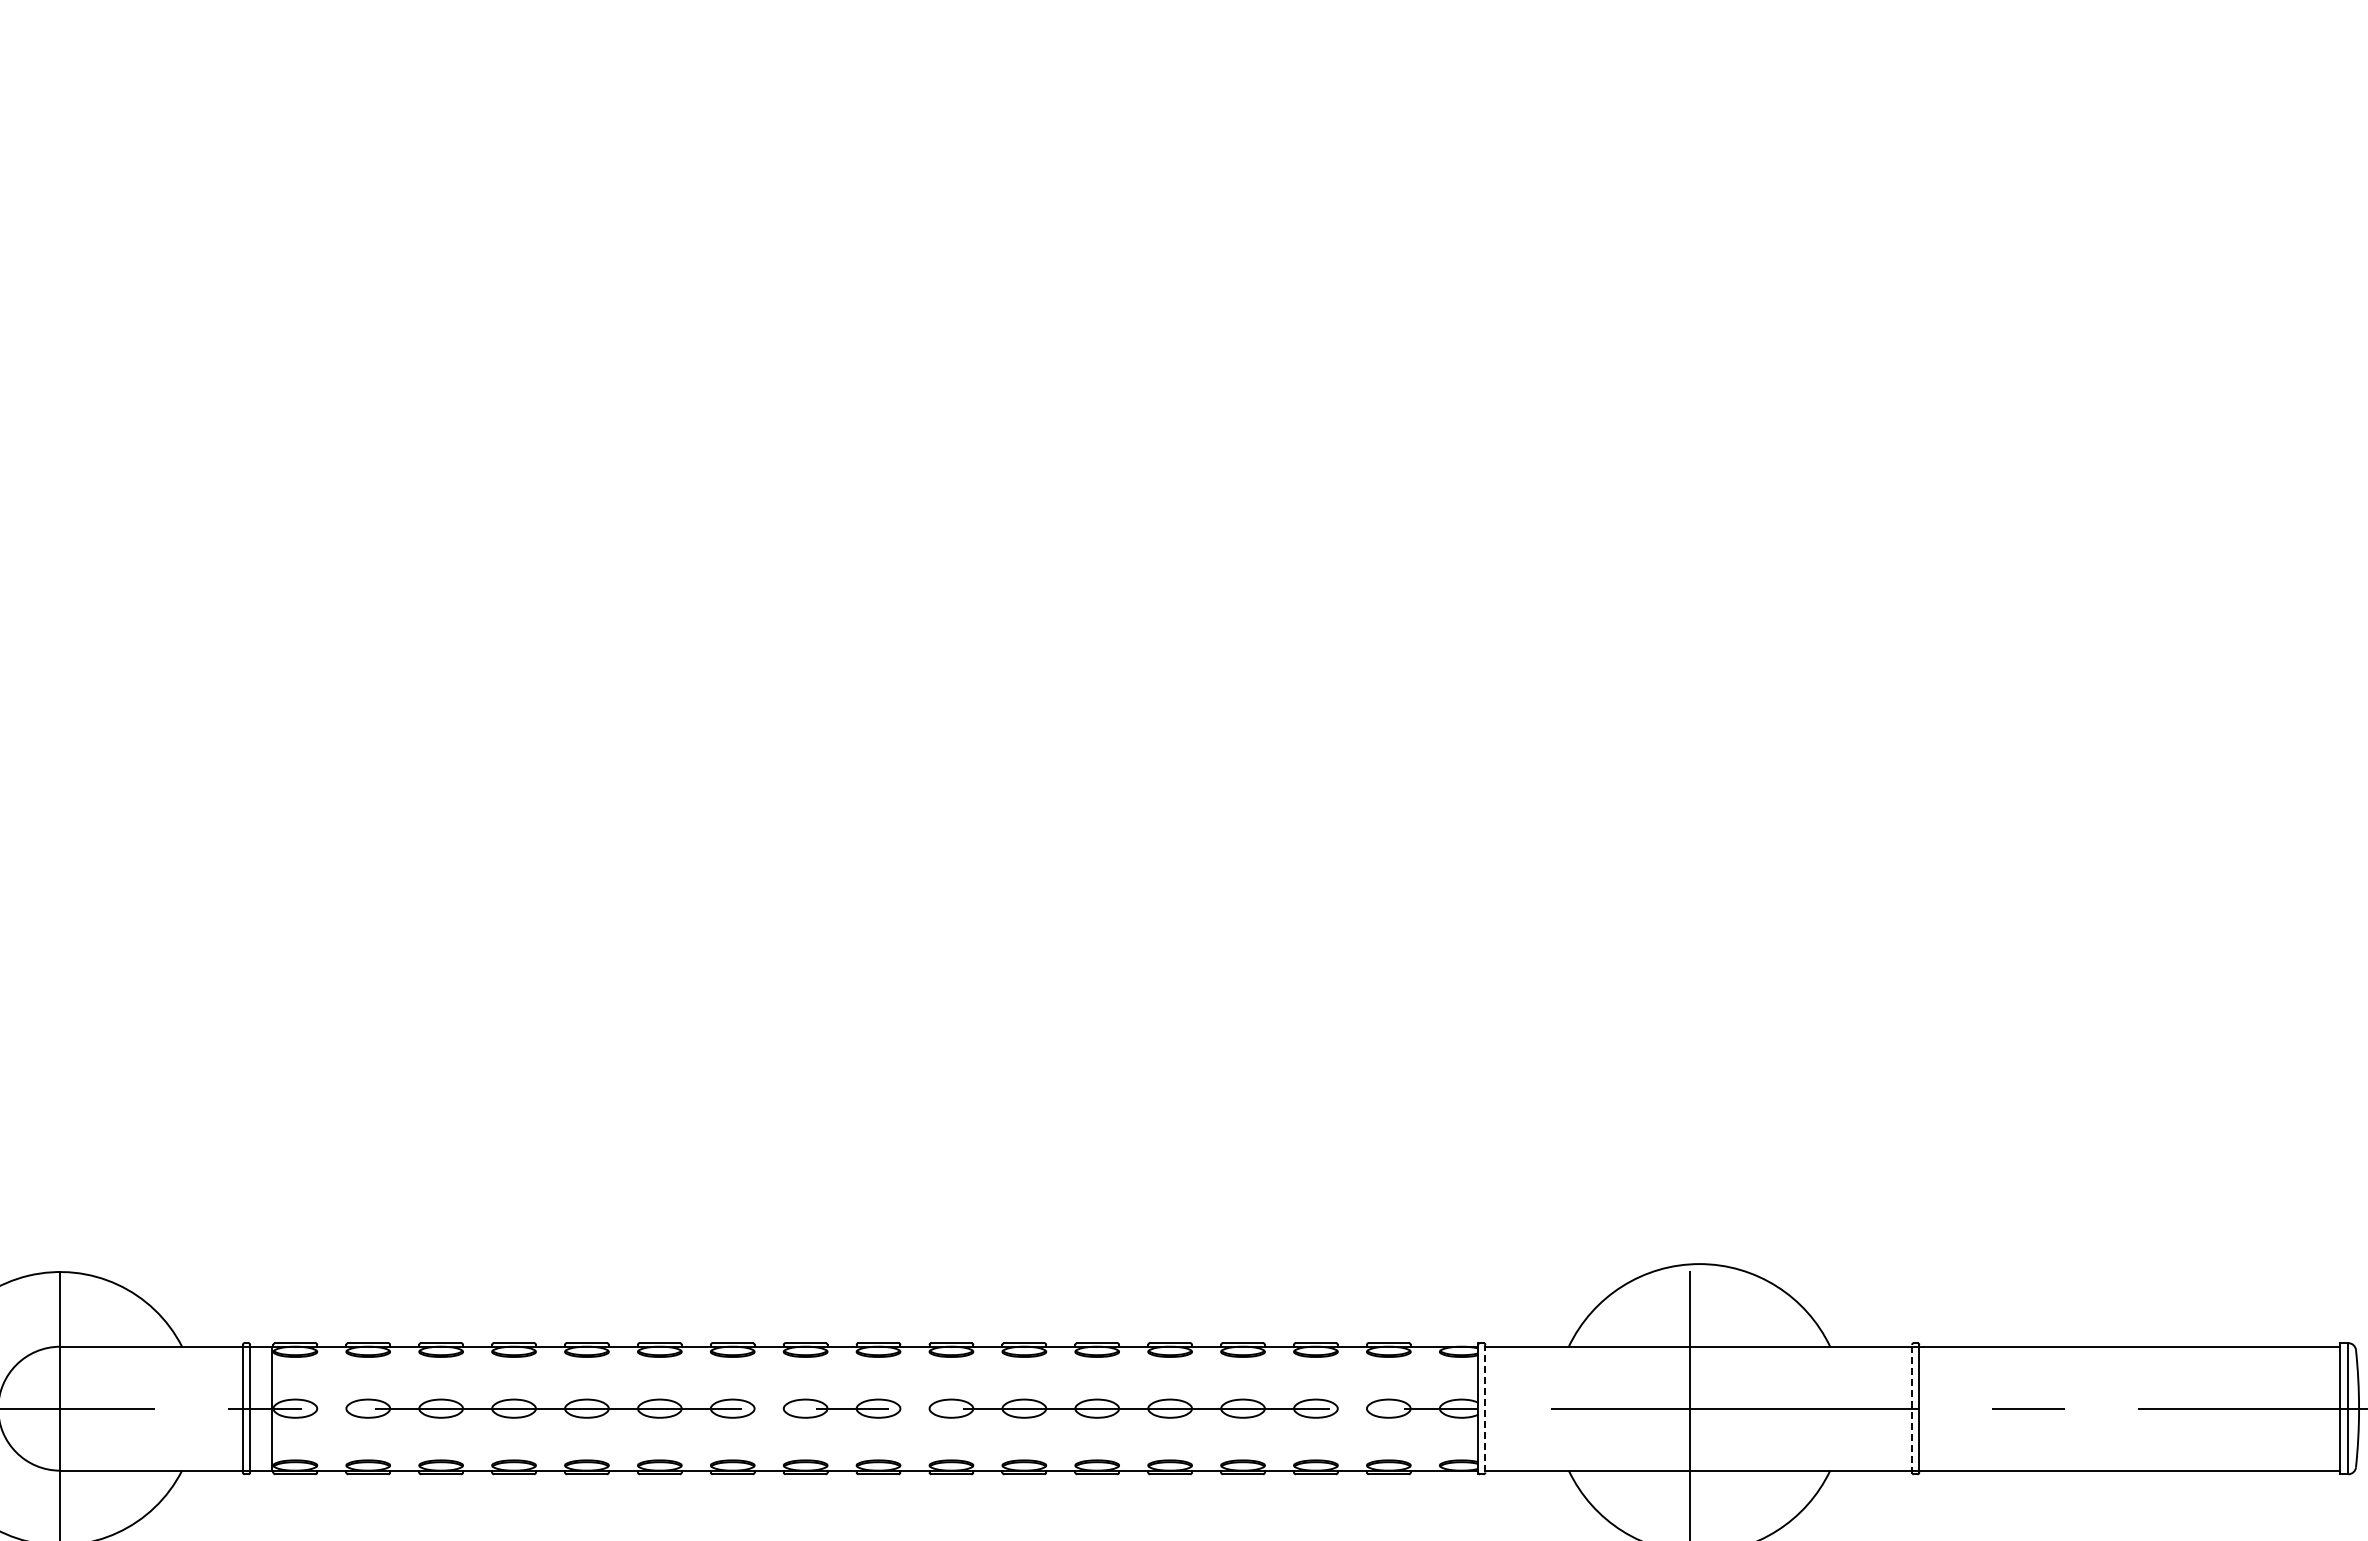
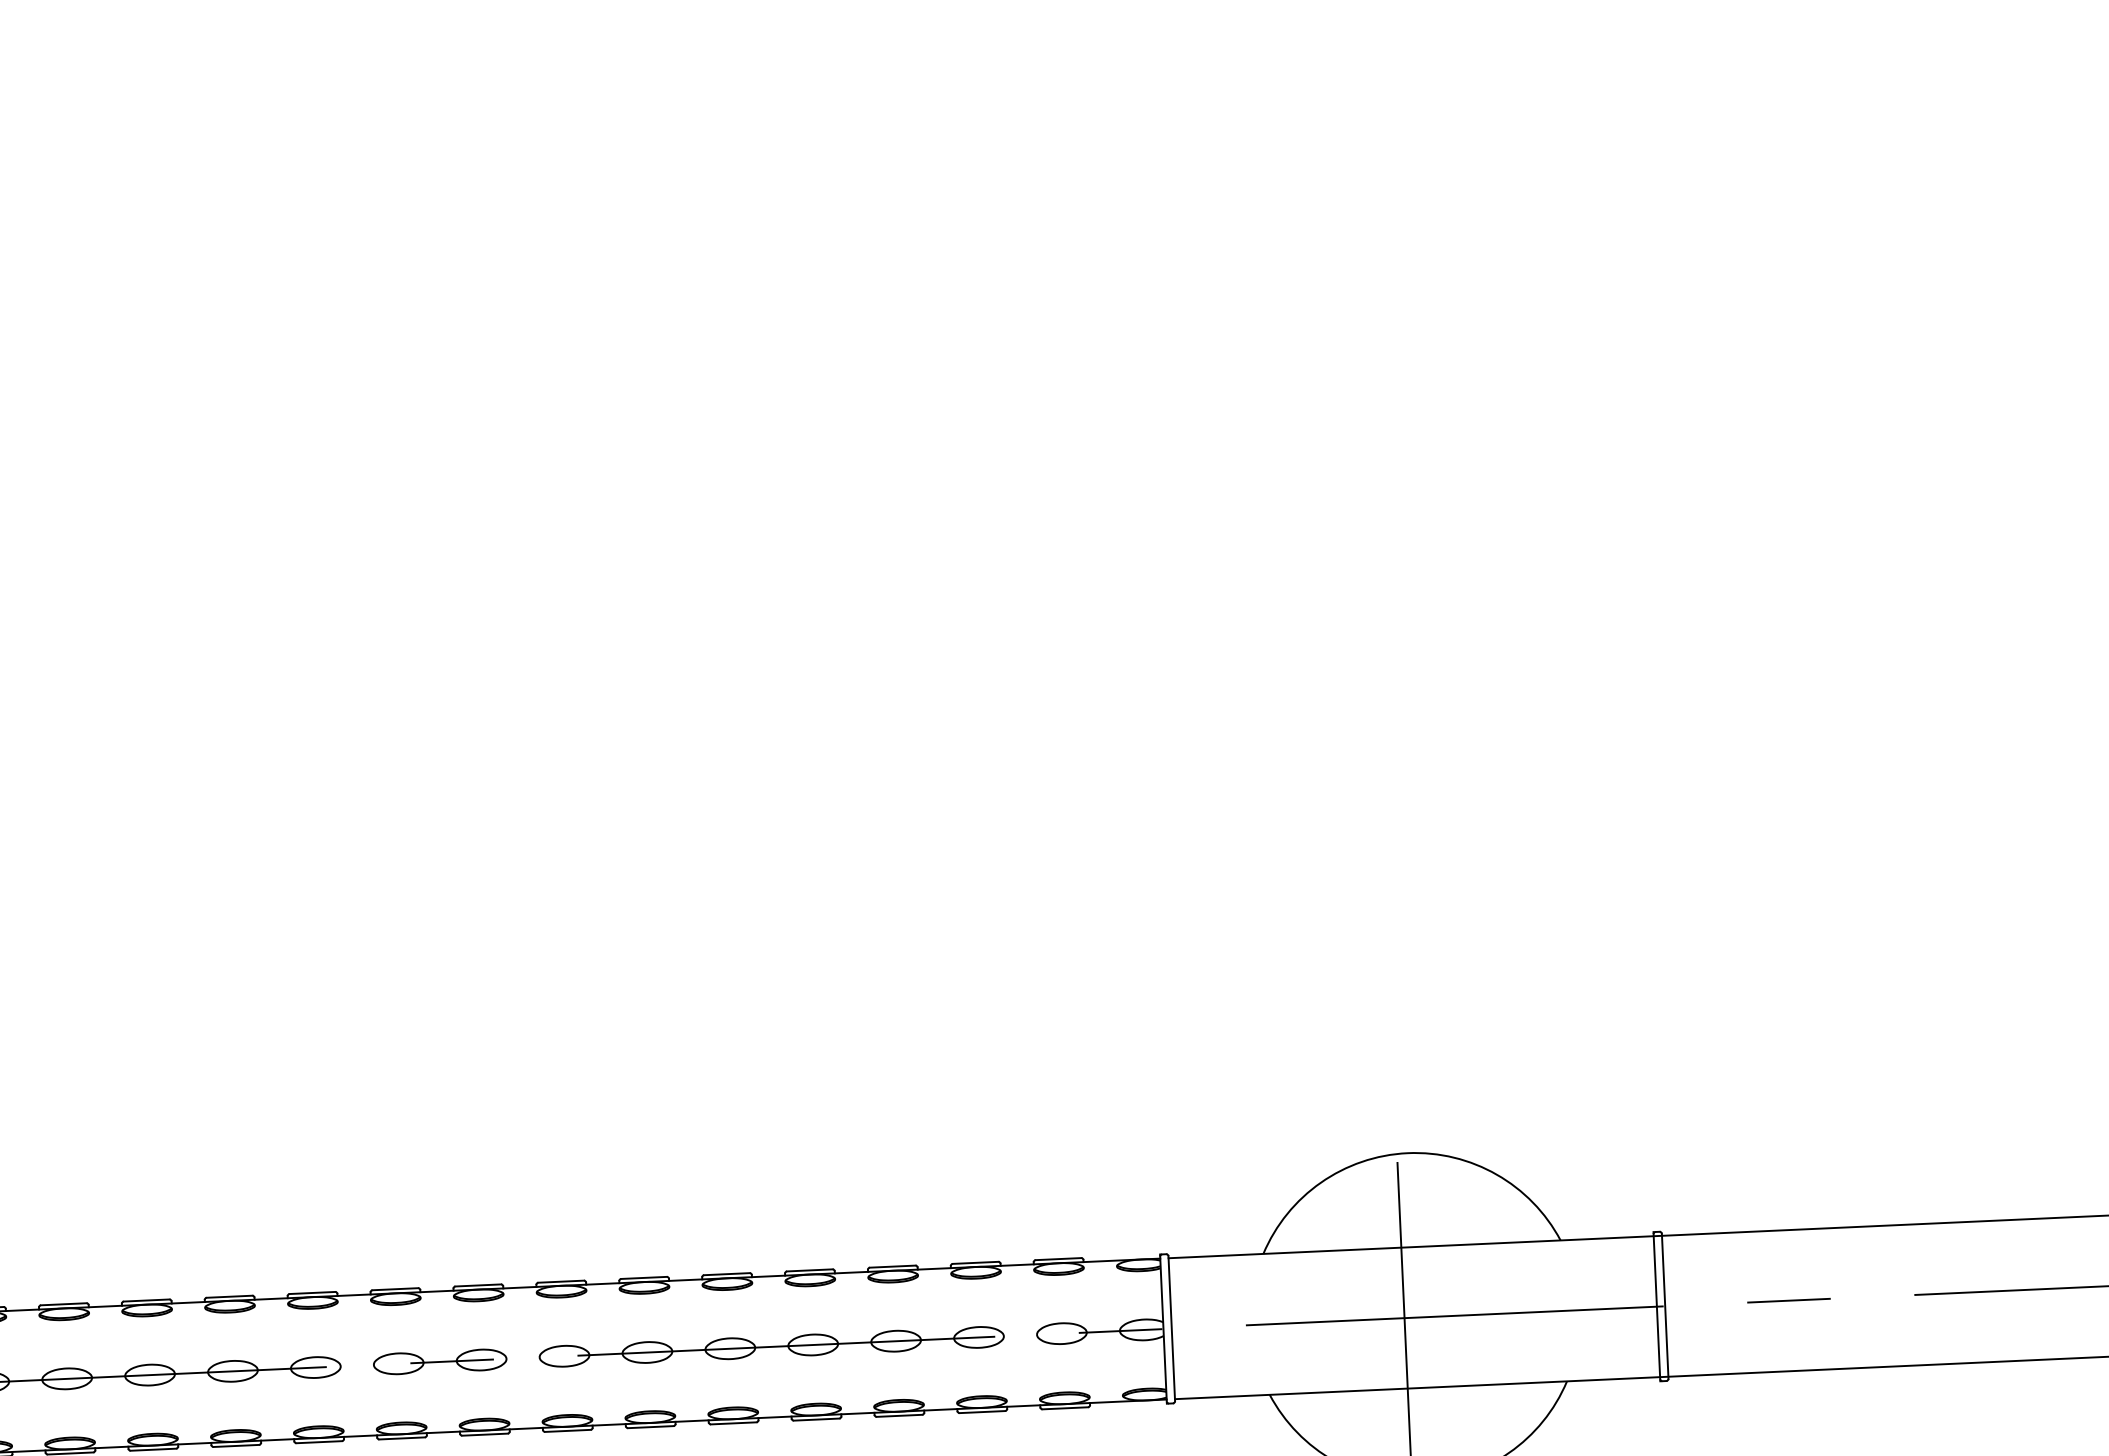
line: (1485, 1408) -> (1171, 1328), dashed -> solid
line: (1912, 1408) -> (1657, 1306), dashed -> solid

